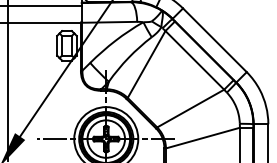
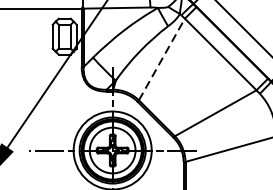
line: (146, 64) -> (161, 59), solid -> dashed

